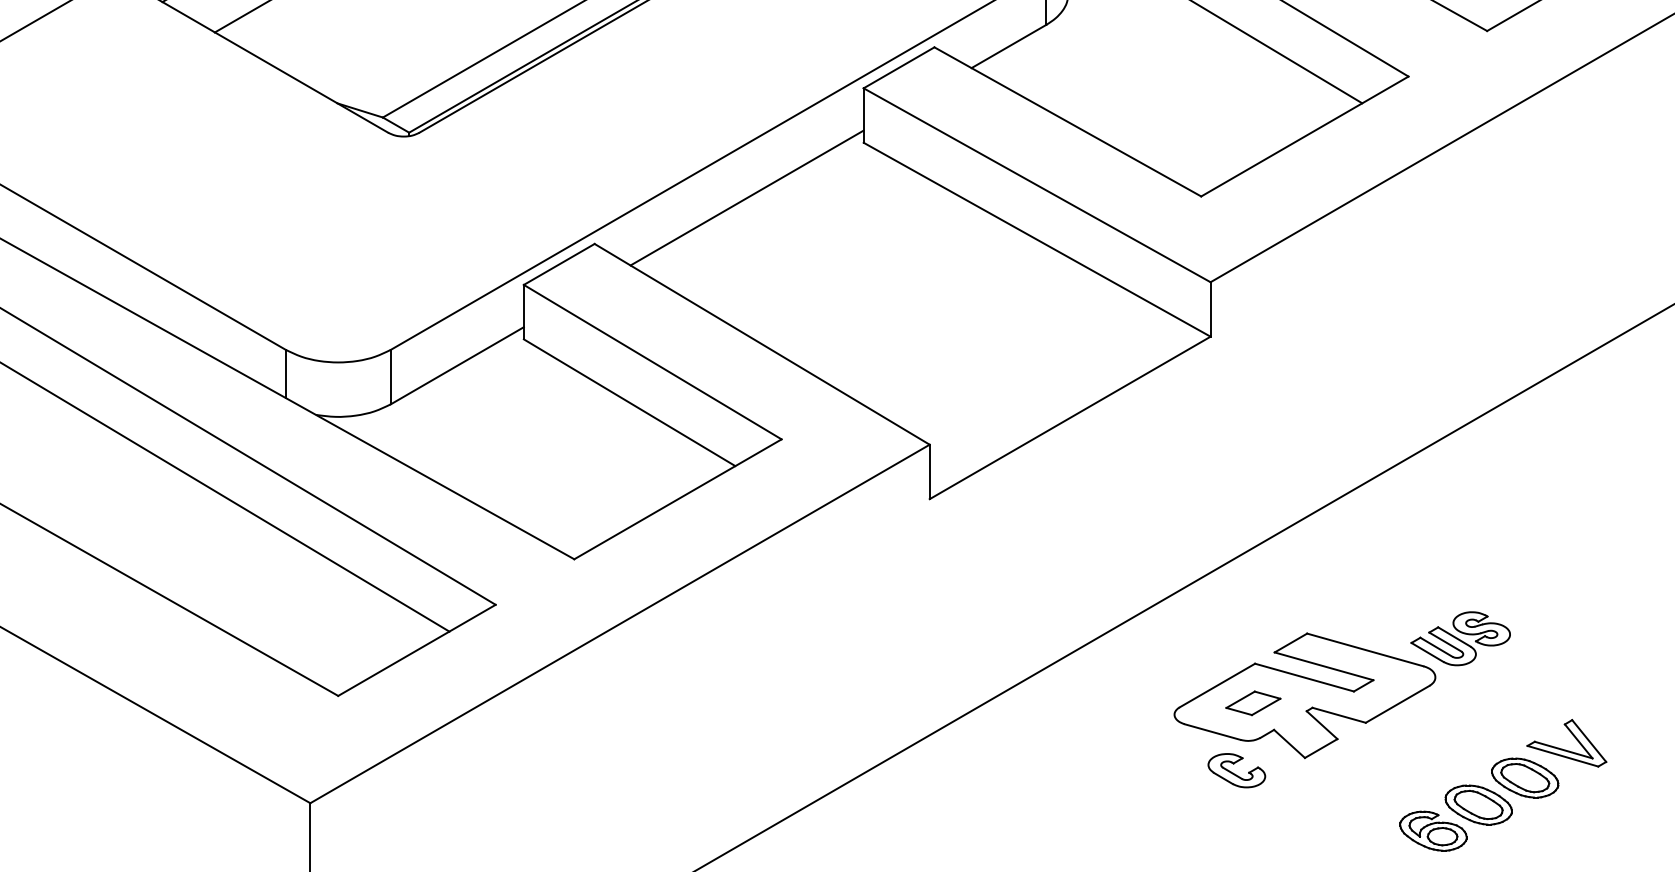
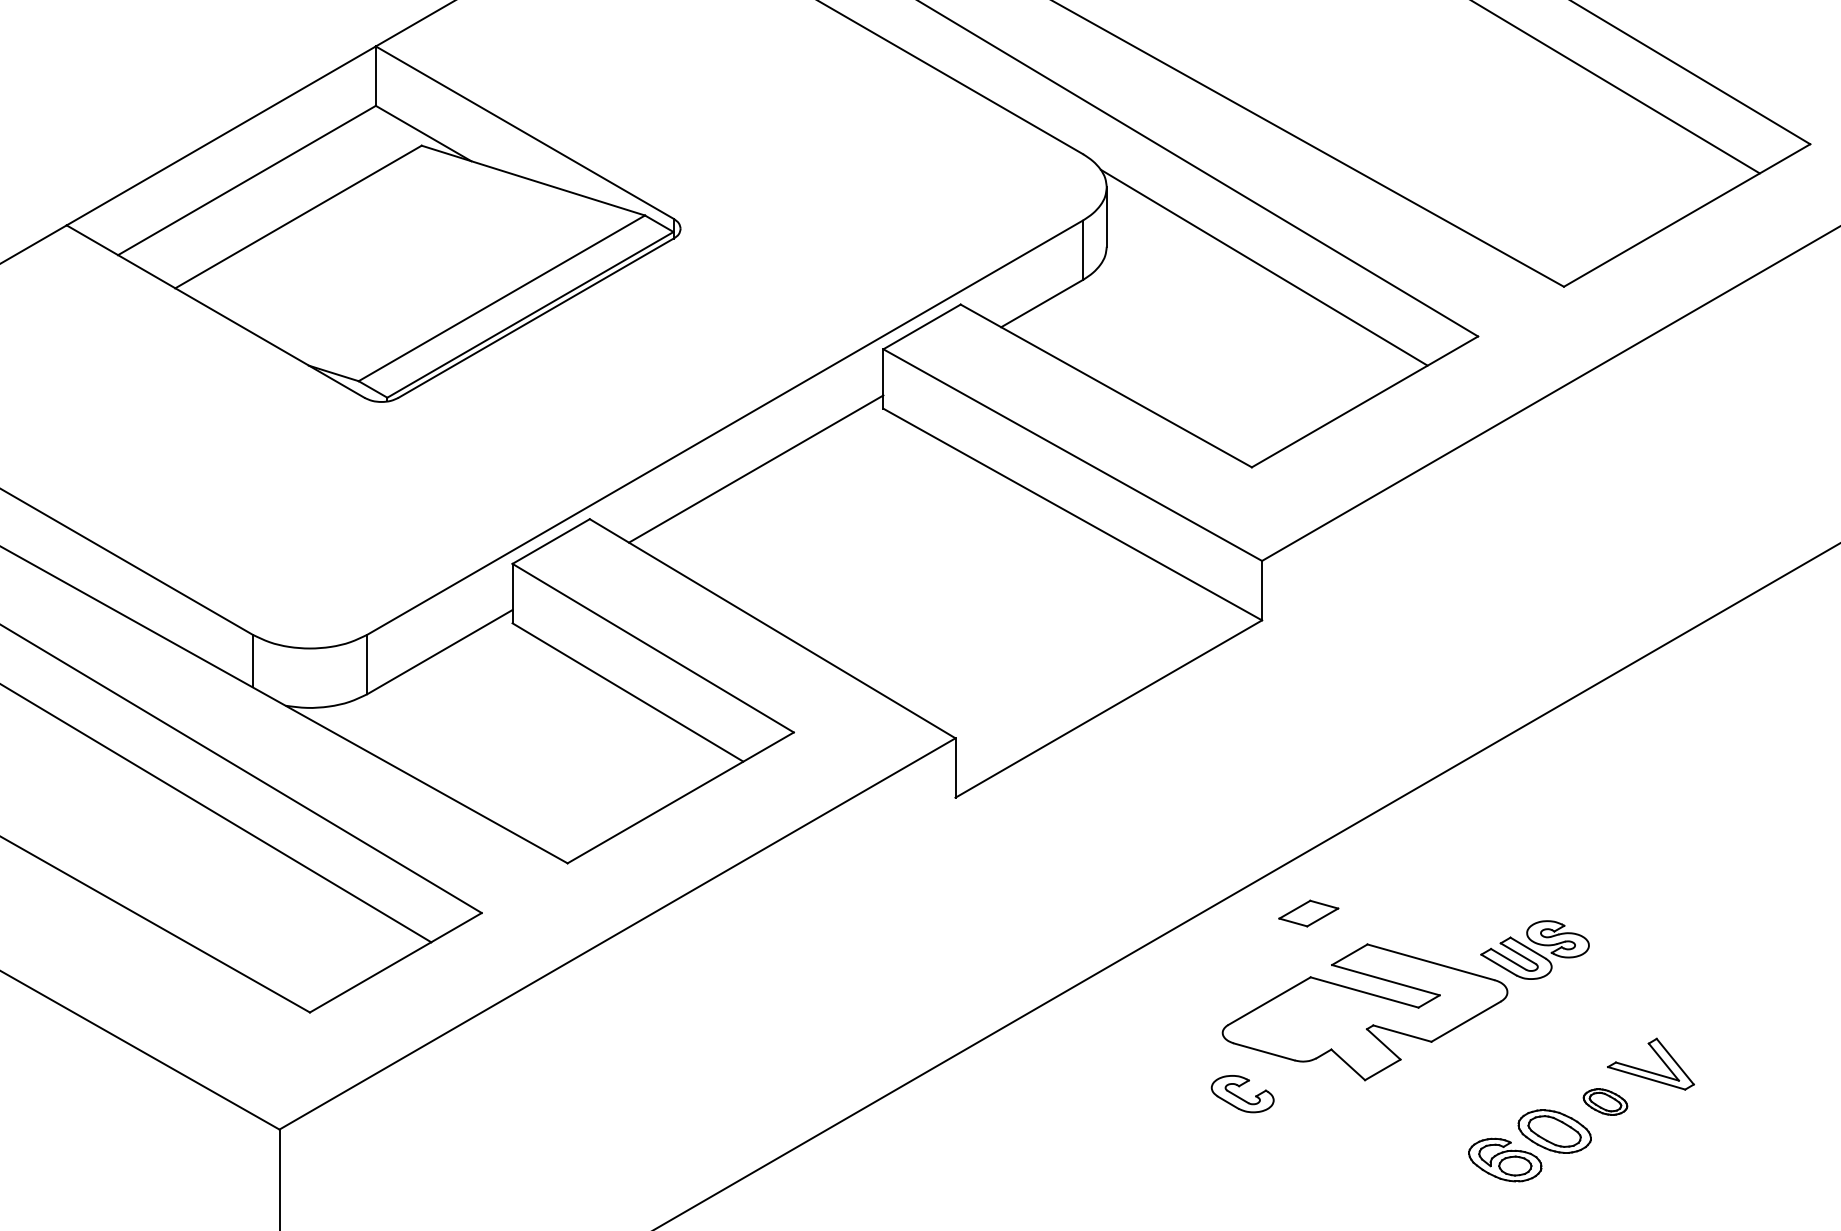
part: (1253, 703) -> (1308, 913), moved
part: (1236, 771) -> (1242, 1094), moved
part: (1525, 777) -> (1605, 1101), size x0.6

